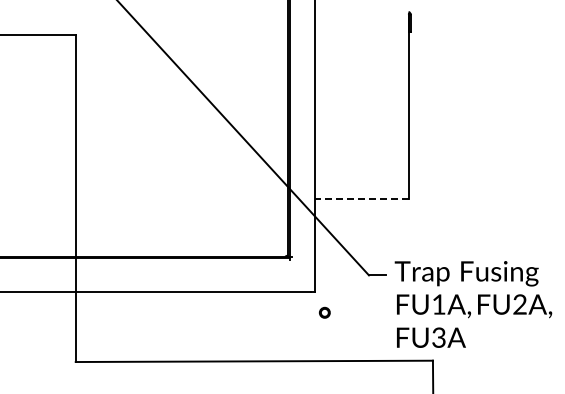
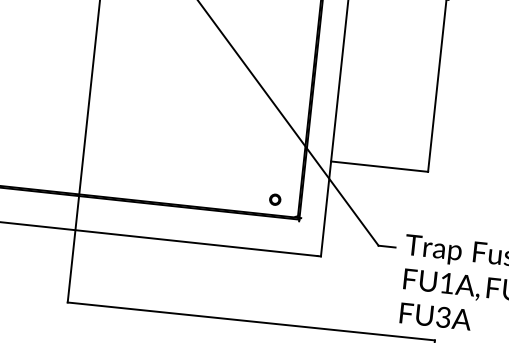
line: (361, 199) -> (379, 166), dashed -> solid
part: (324, 312) -> (274, 199), moved

